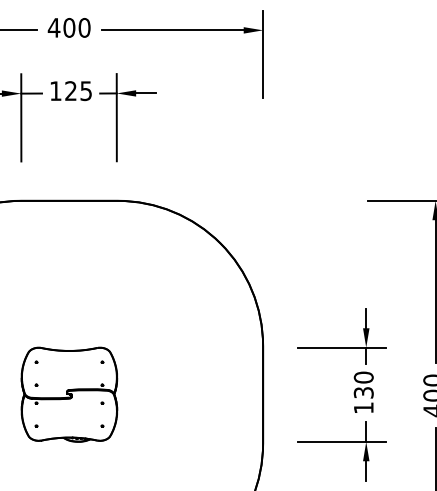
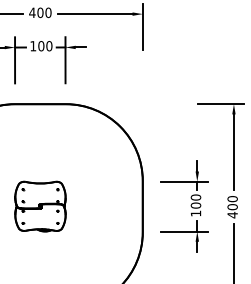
text: (78, 91) -> (45, 46), 125 -> 100
text: (362, 392) -> (195, 205), 130 -> 100

